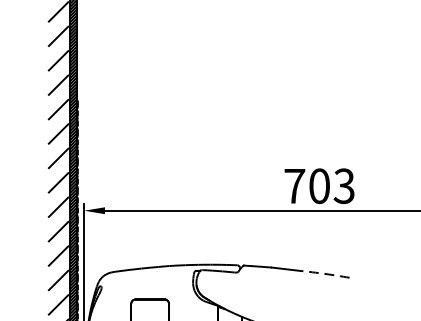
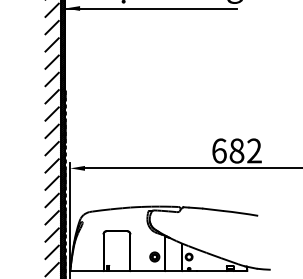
text: (318, 185) -> (236, 150), 703 -> 682
arc: (324, 274) -> (240, 213), dashed -> solid

